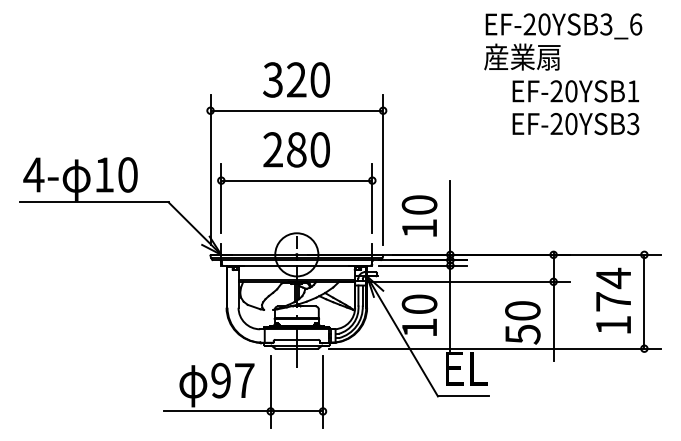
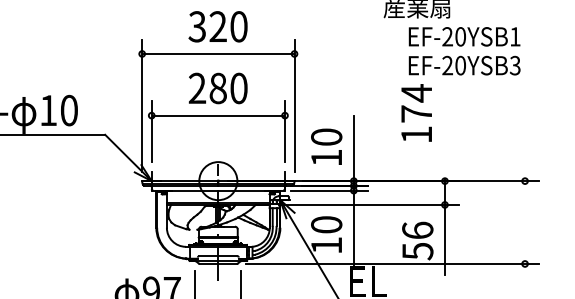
text: (613, 300) -> (416, 112), moved
line: (644, 301) -> (525, 222), removed
text: (522, 310) -> (417, 230), 50 -> 56

